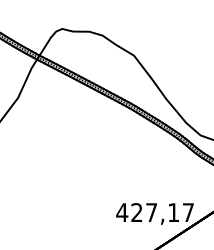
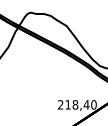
text: (153, 211) -> (76, 104), 427,17 -> 218,40

